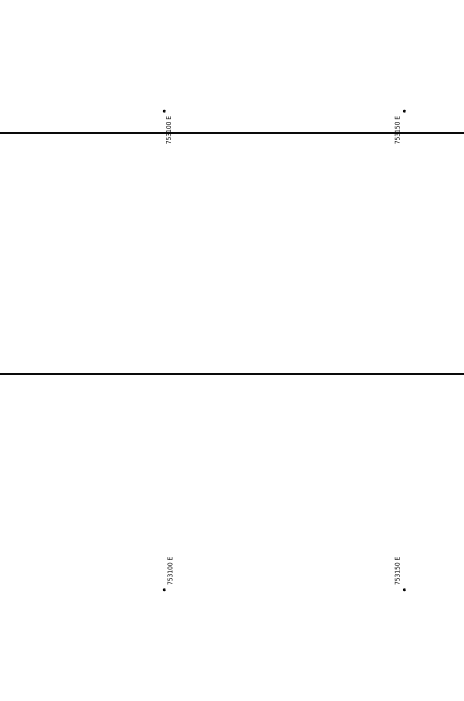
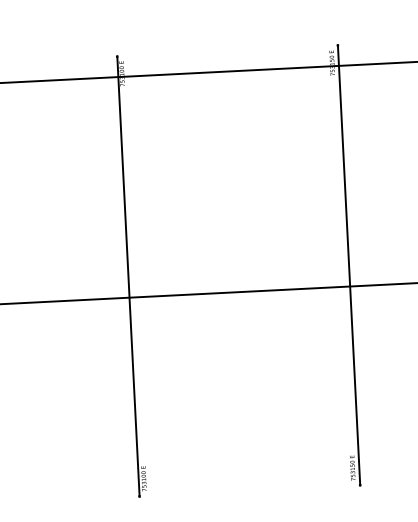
line: (164, 350) -> (128, 276), added
line: (404, 350) -> (349, 265), added

